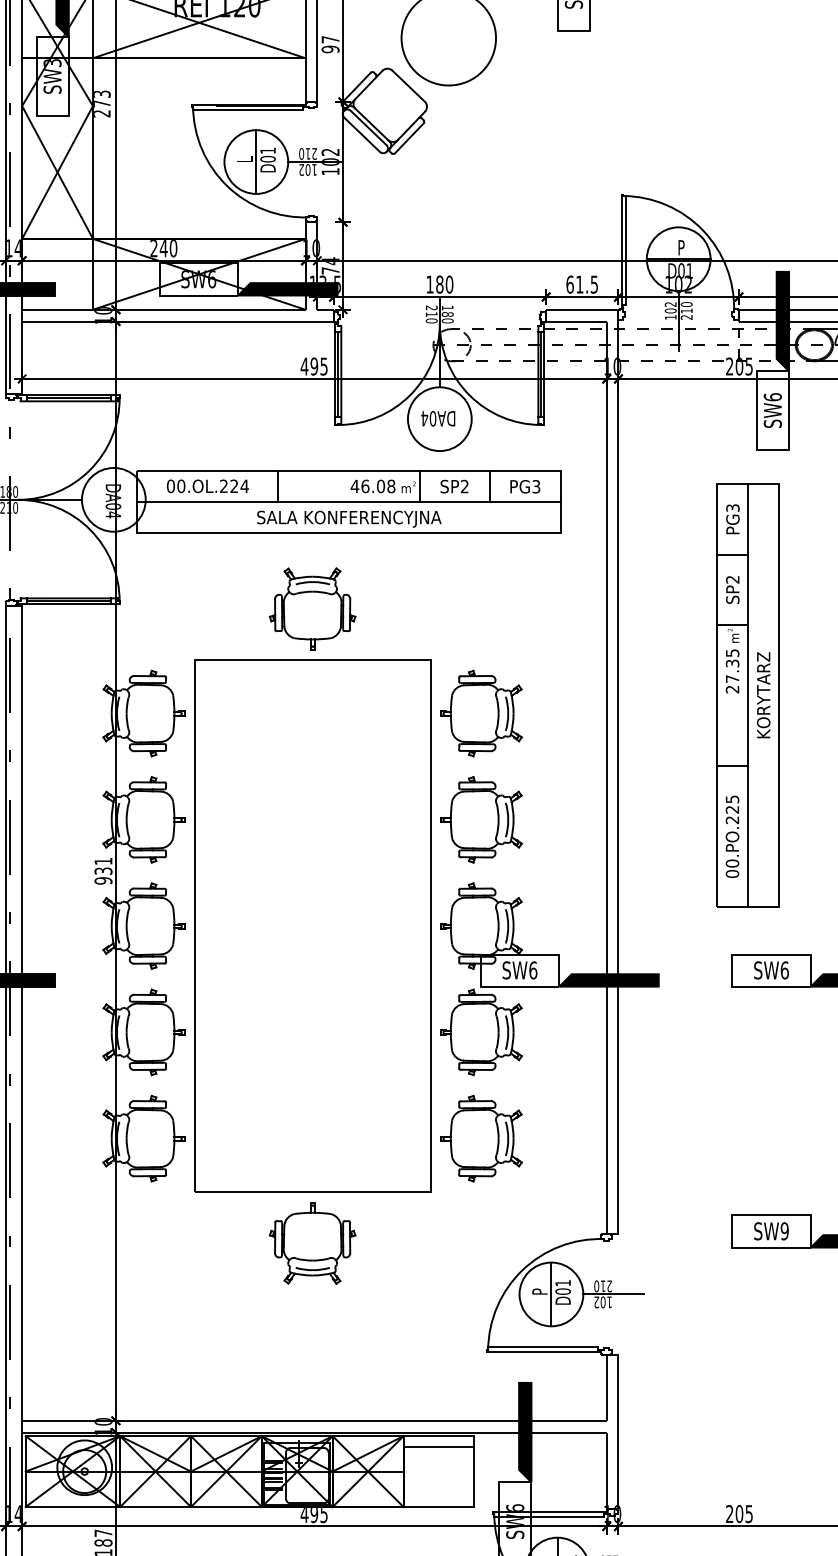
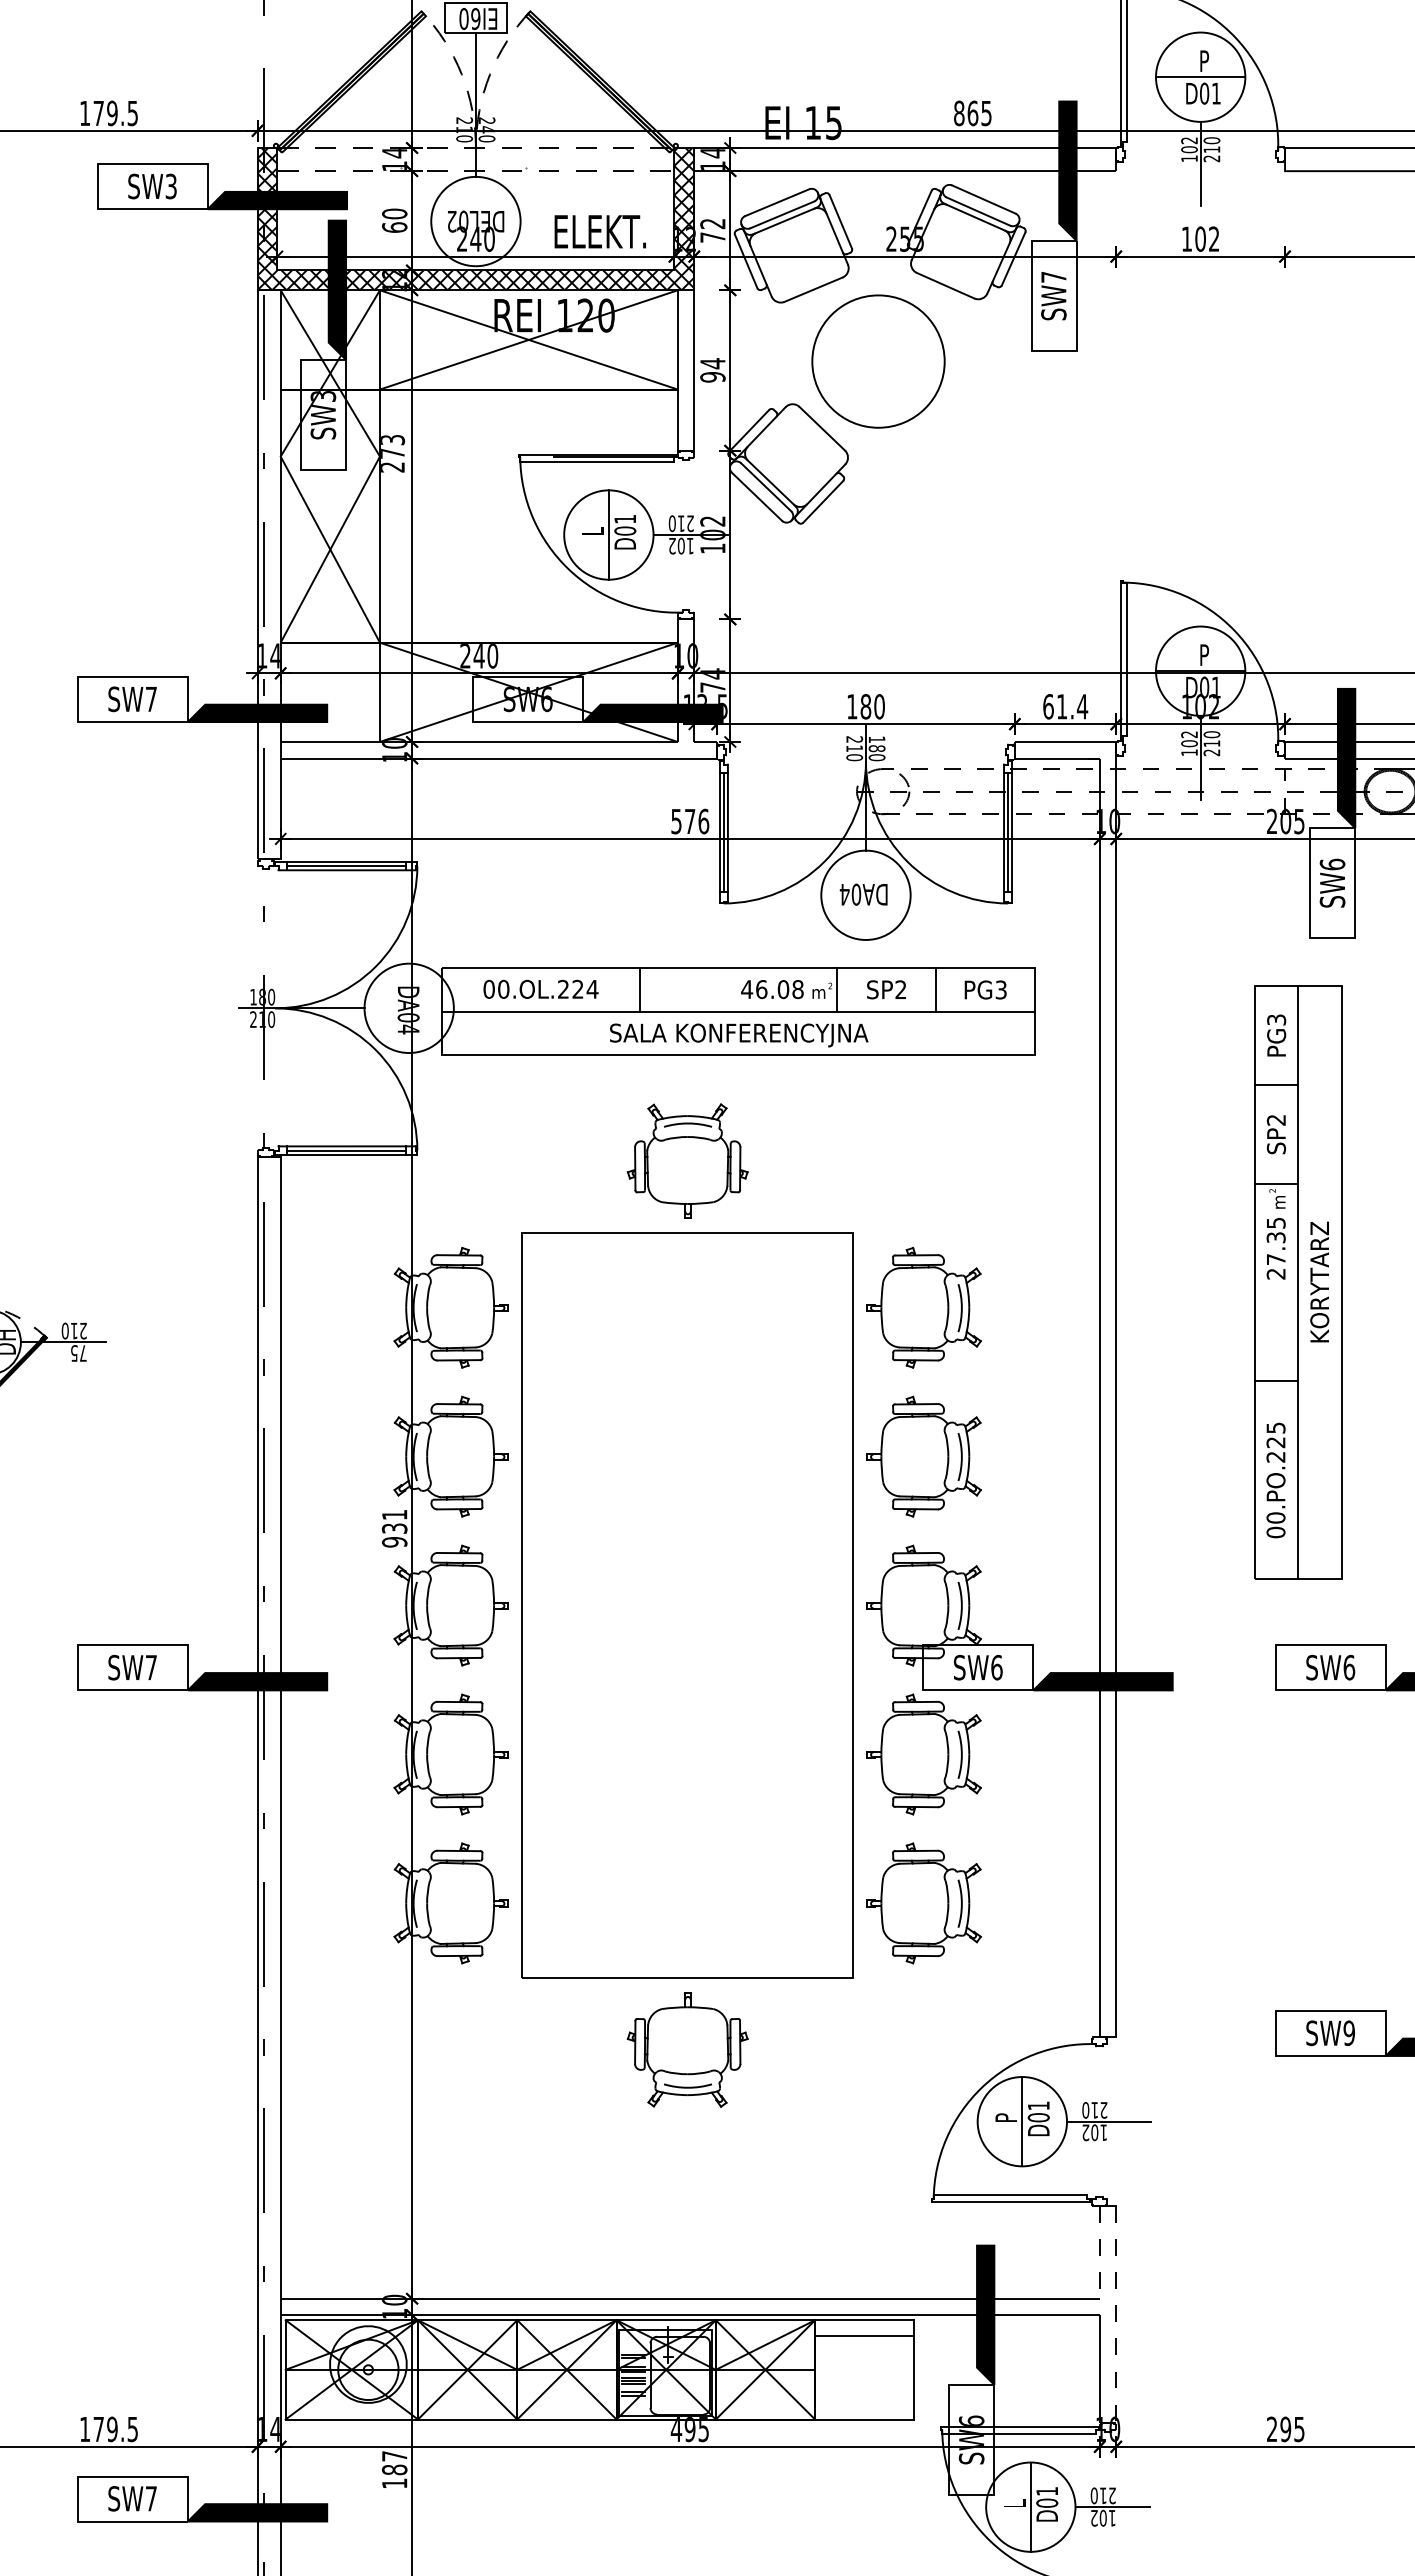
text: (330, 39) -> (712, 363), 97 -> 94
text: (594, 284) -> (1082, 706), 61.5 -> 61.4
text: (313, 366) -> (689, 821), 495 -> 576
line: (606, 1387) -> (1099, 2252), solid -> dashed
line: (618, 1432) -> (1116, 2314), solid -> dashed
text: (739, 1514) -> (1285, 2429), 205 -> 295

